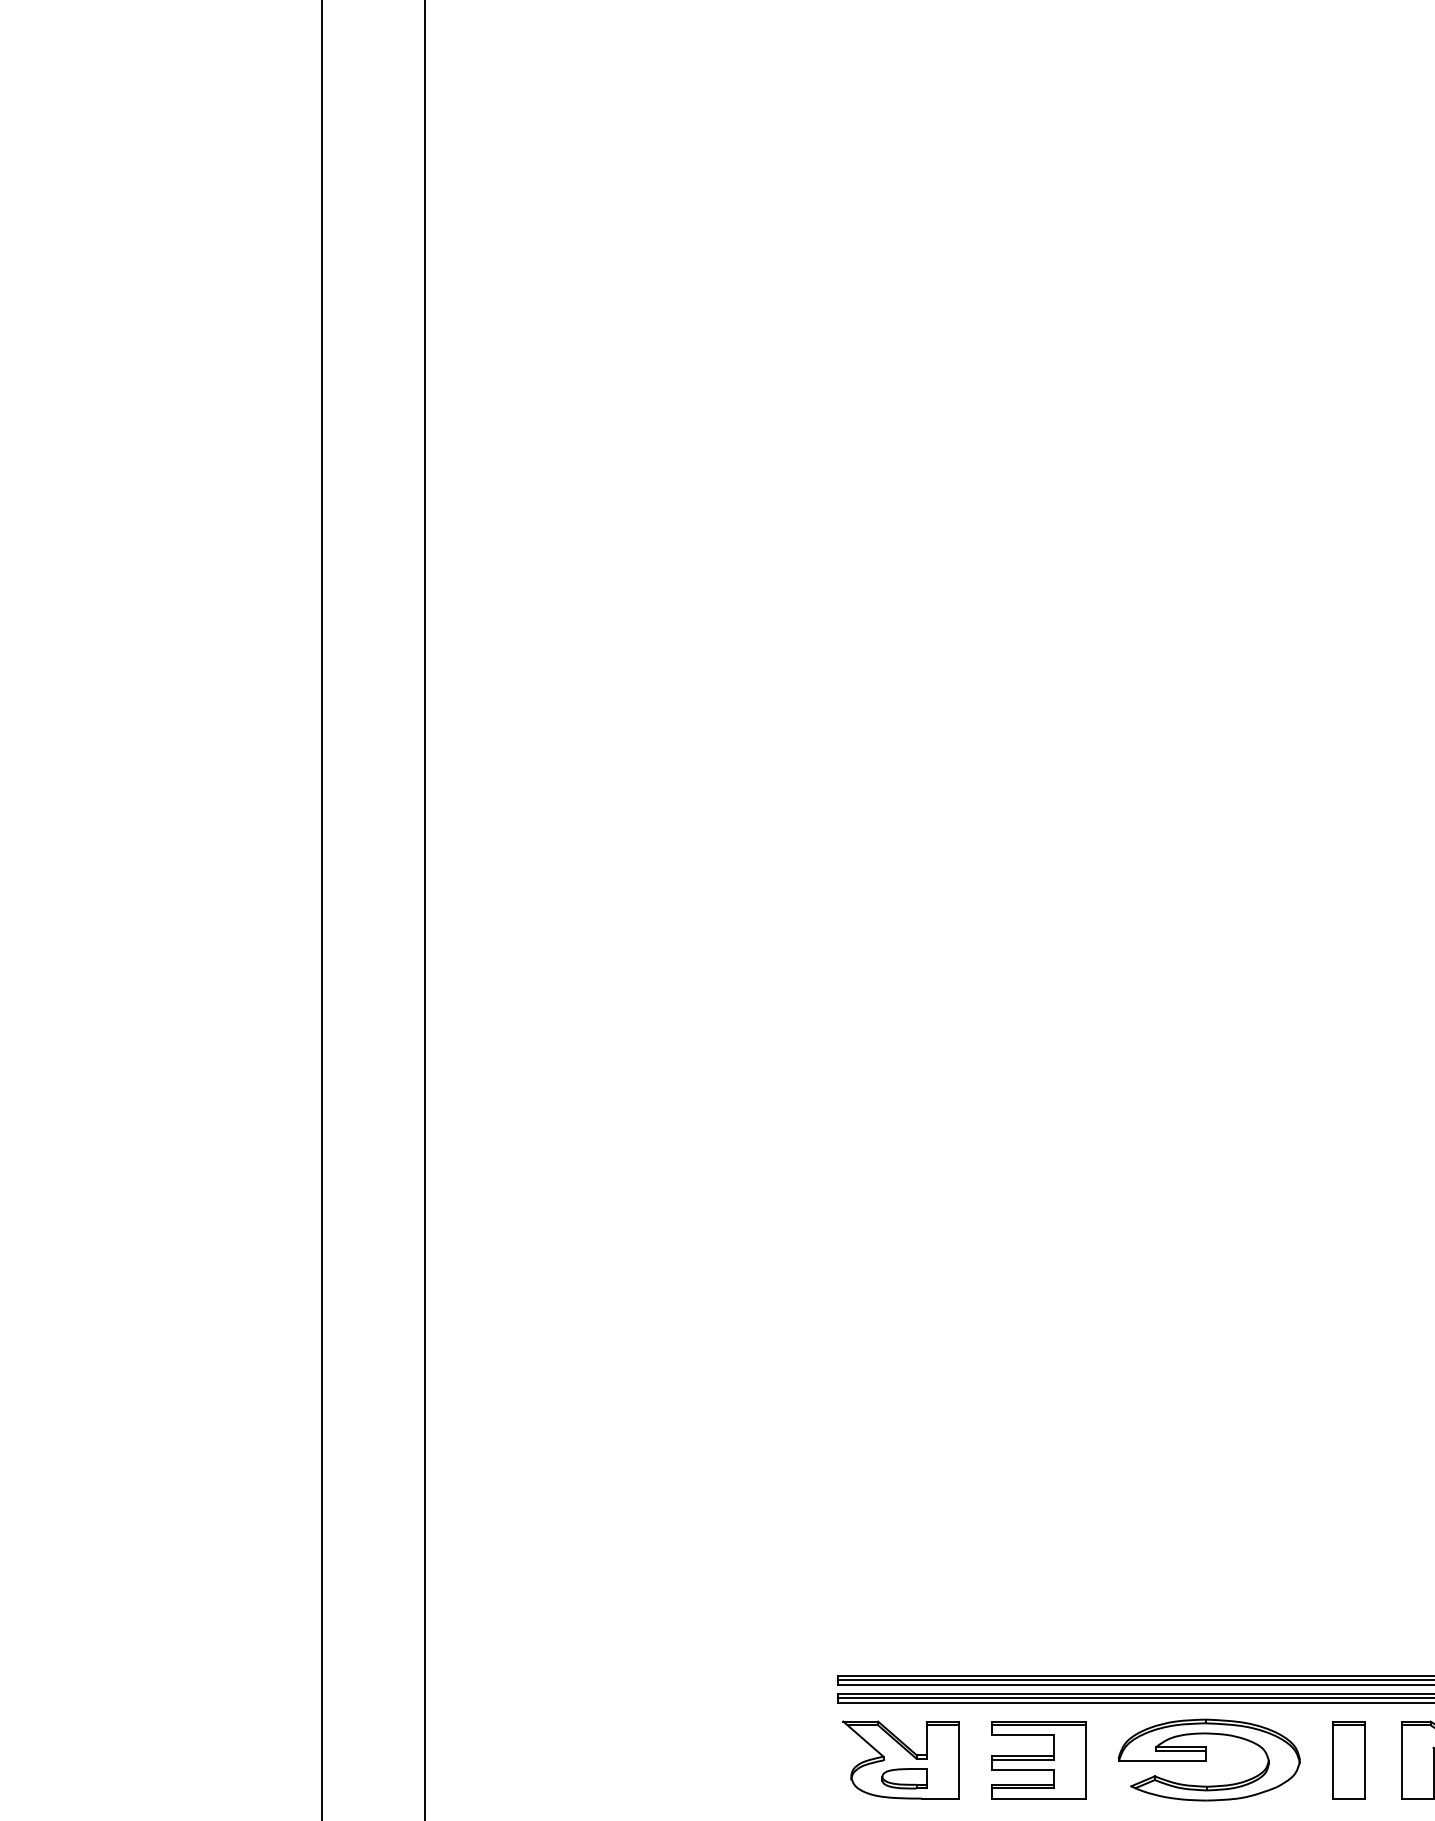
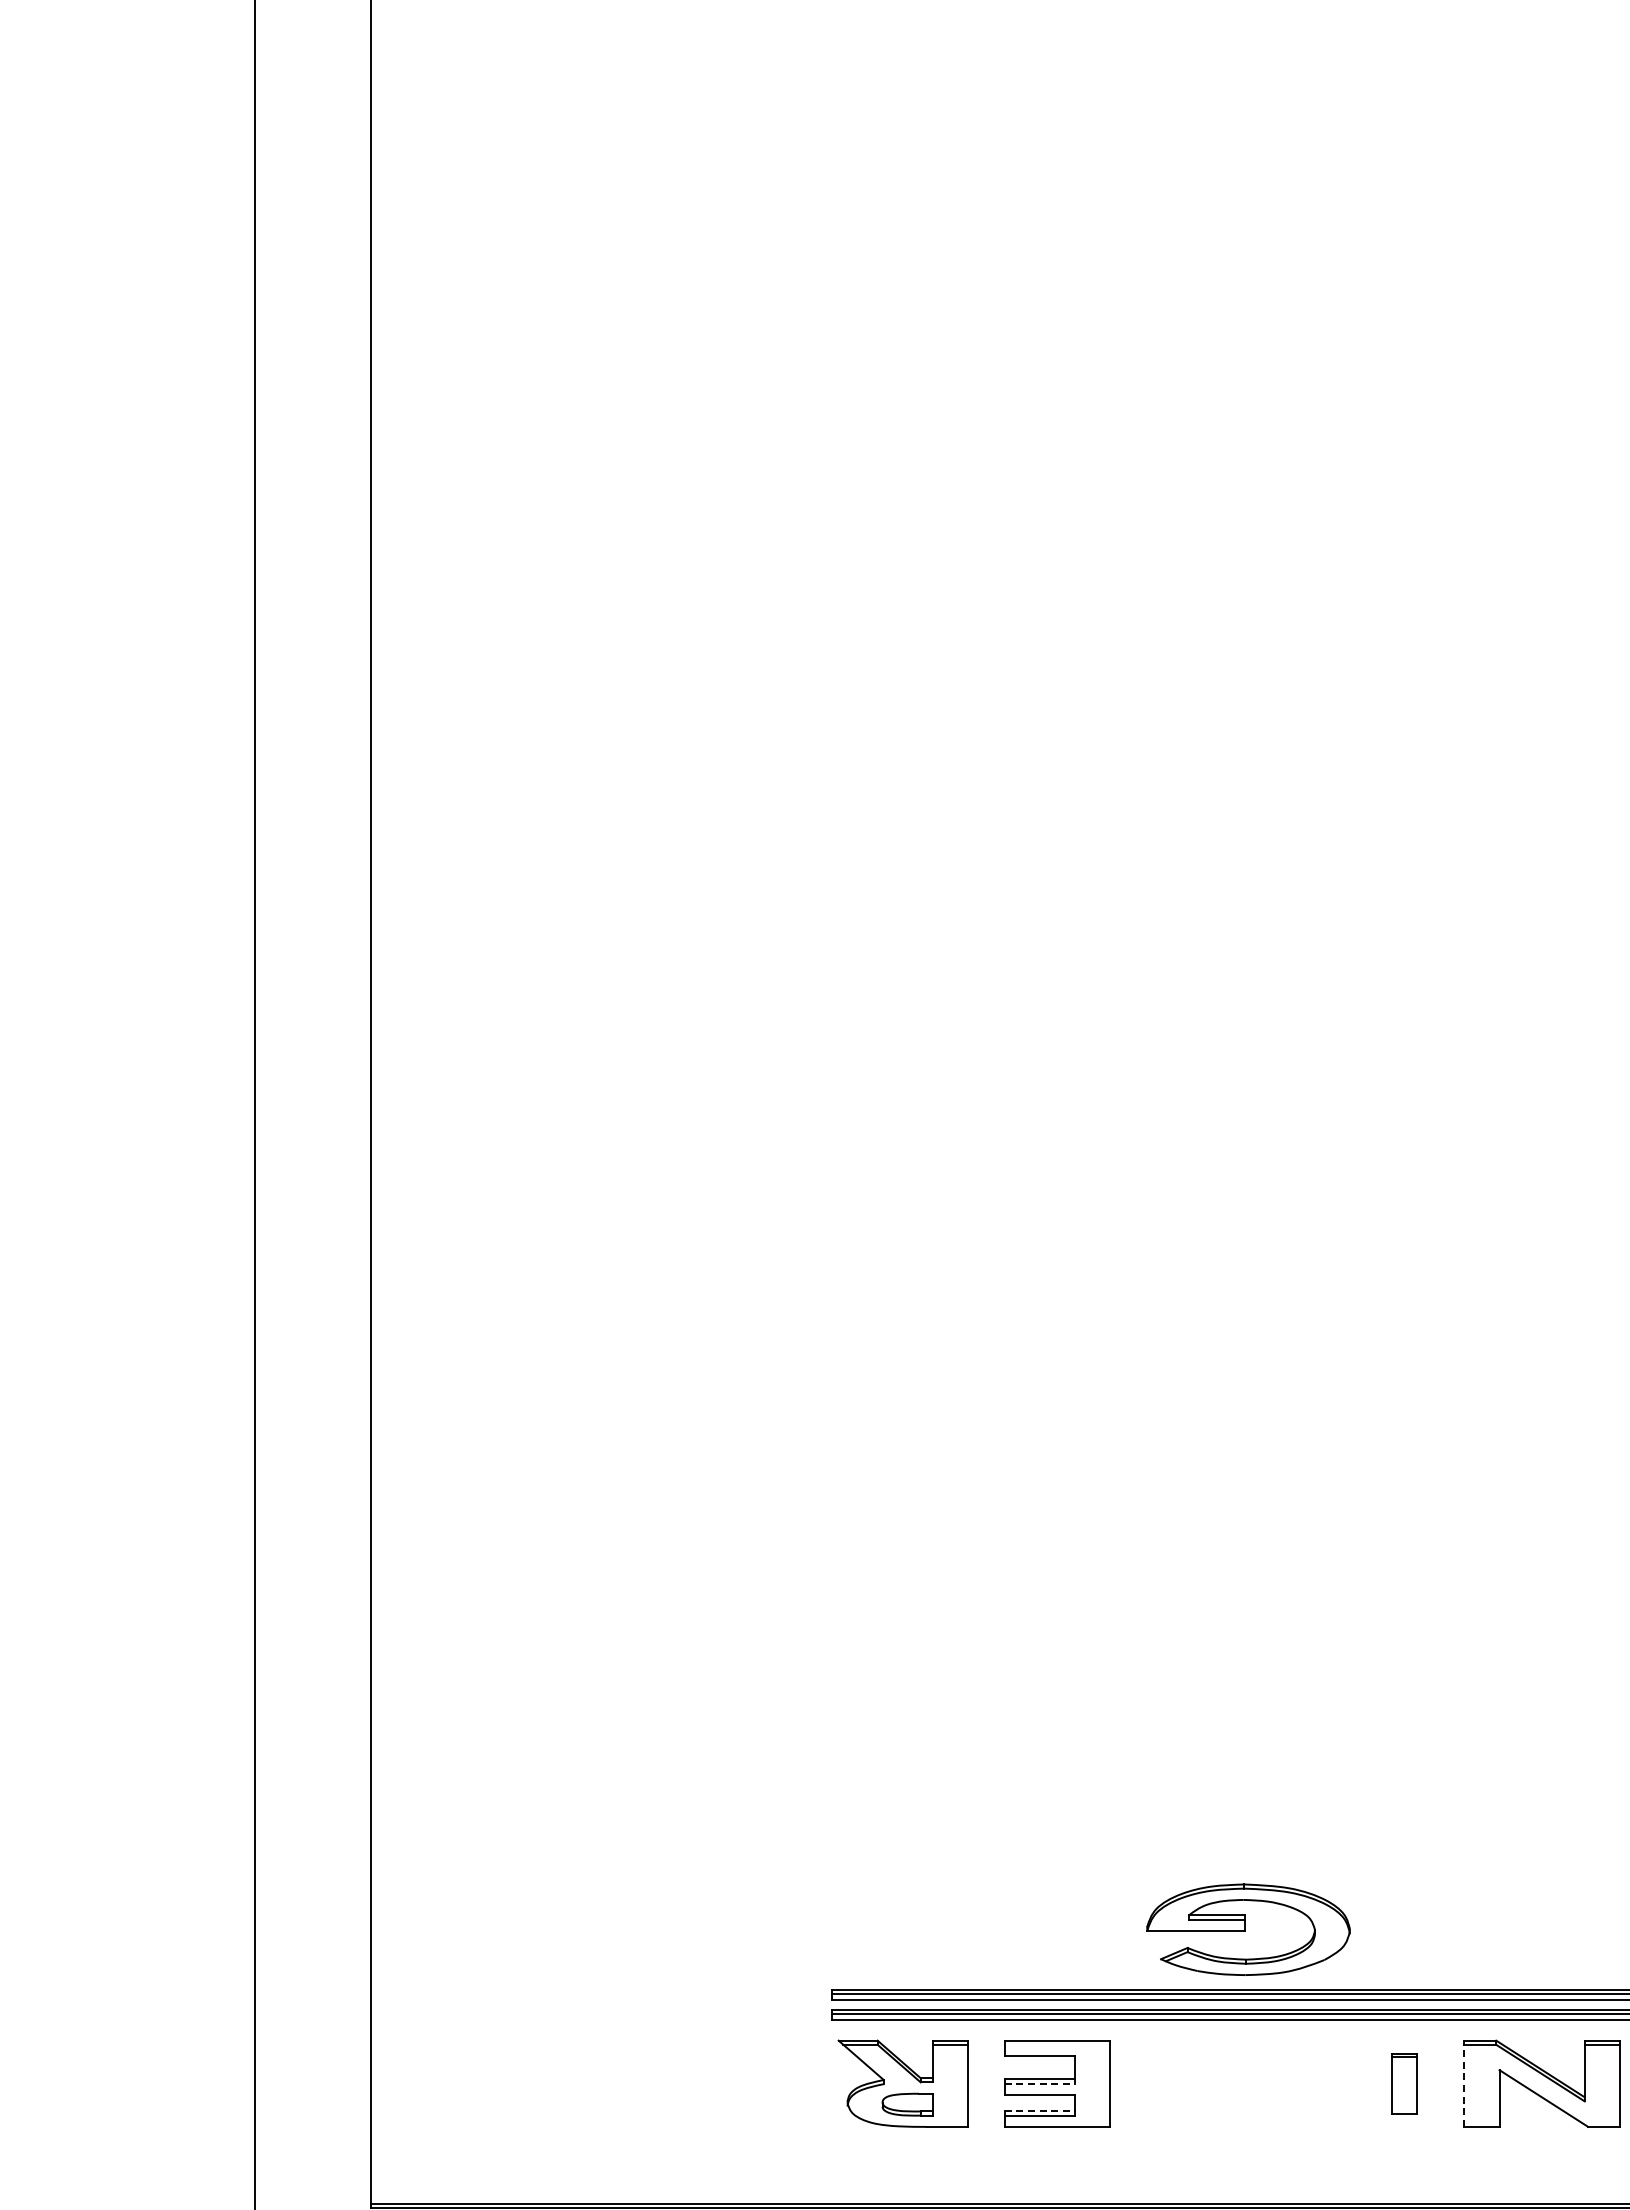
line: (1038, 1724) -> (1057, 2044), removed
line: (1023, 1759) -> (1040, 2083), solid -> dashed
part: (1209, 1759) -> (1248, 1929), moved
part: (1348, 1759) -> (1404, 2083), size x0.7
line: (1402, 1759) -> (1464, 2083), solid -> dashed
line: (1023, 1784) -> (1040, 2111), solid -> dashed

